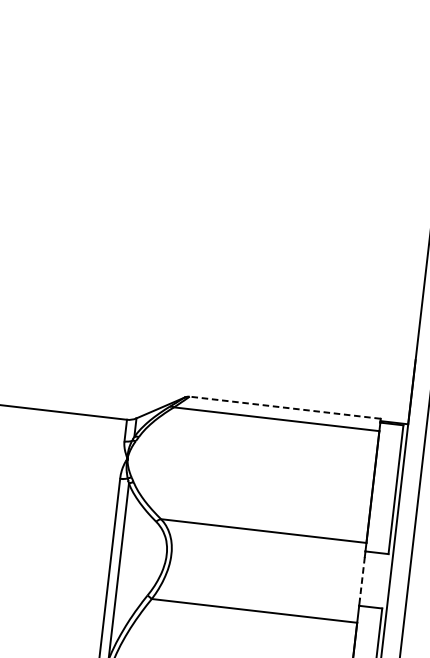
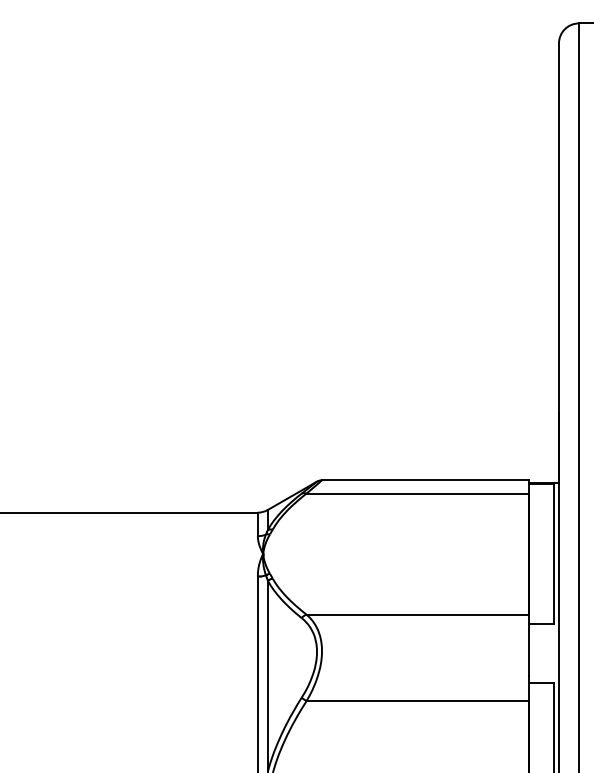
line: (285, 407) -> (425, 480), dashed -> solid
line: (362, 577) -> (529, 652), dashed -> solid

